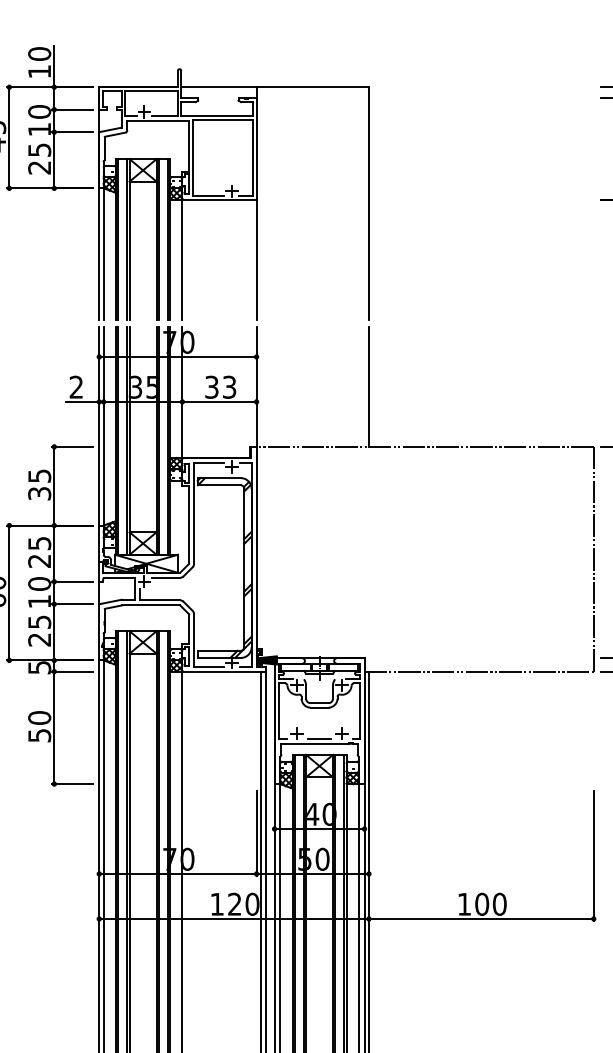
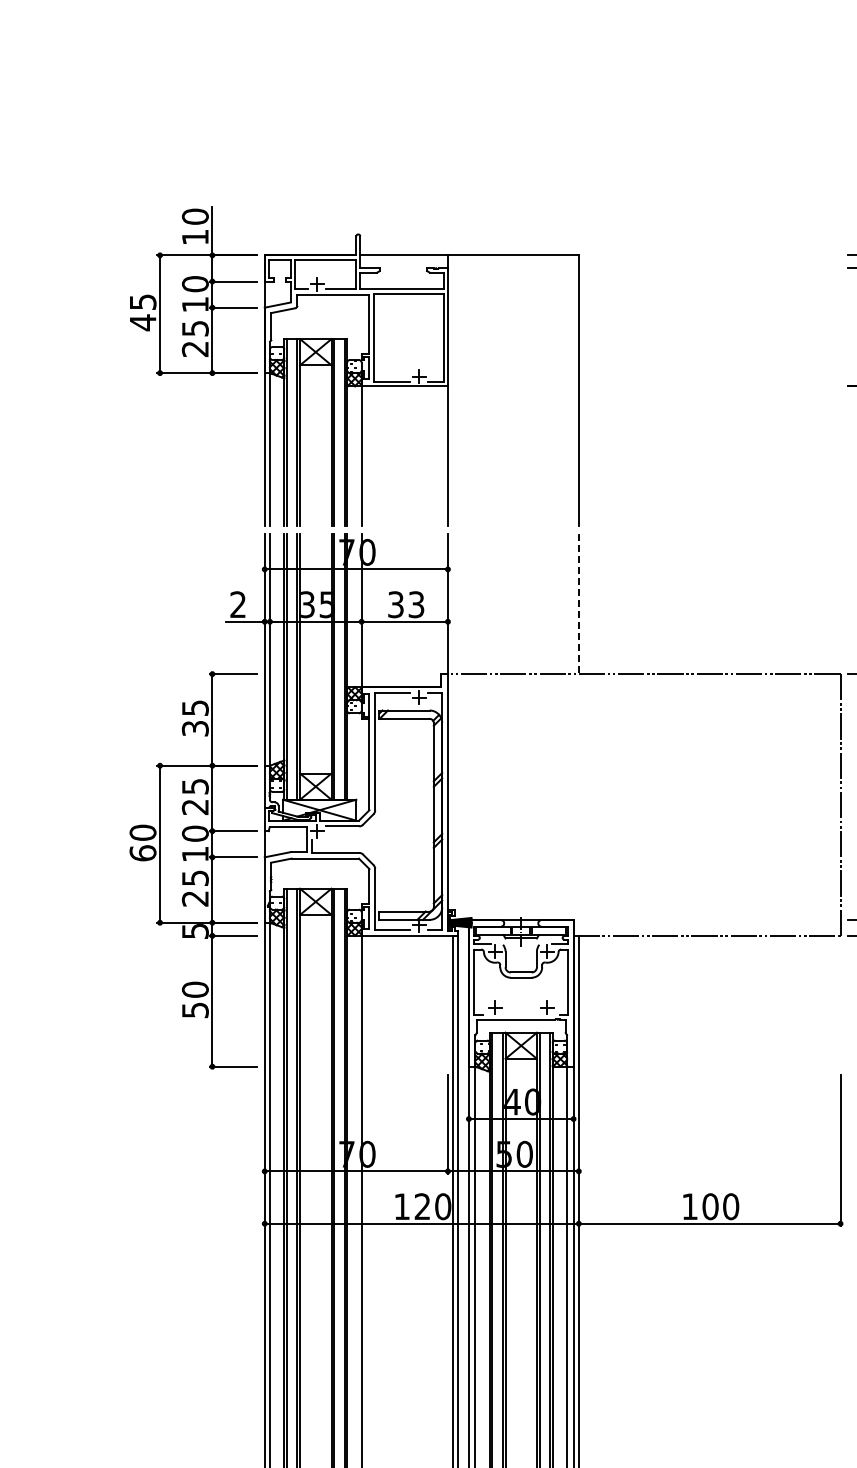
line: (368, 387) -> (578, 604), solid -> dashed
line: (319, 739) -> (521, 1014), removed

